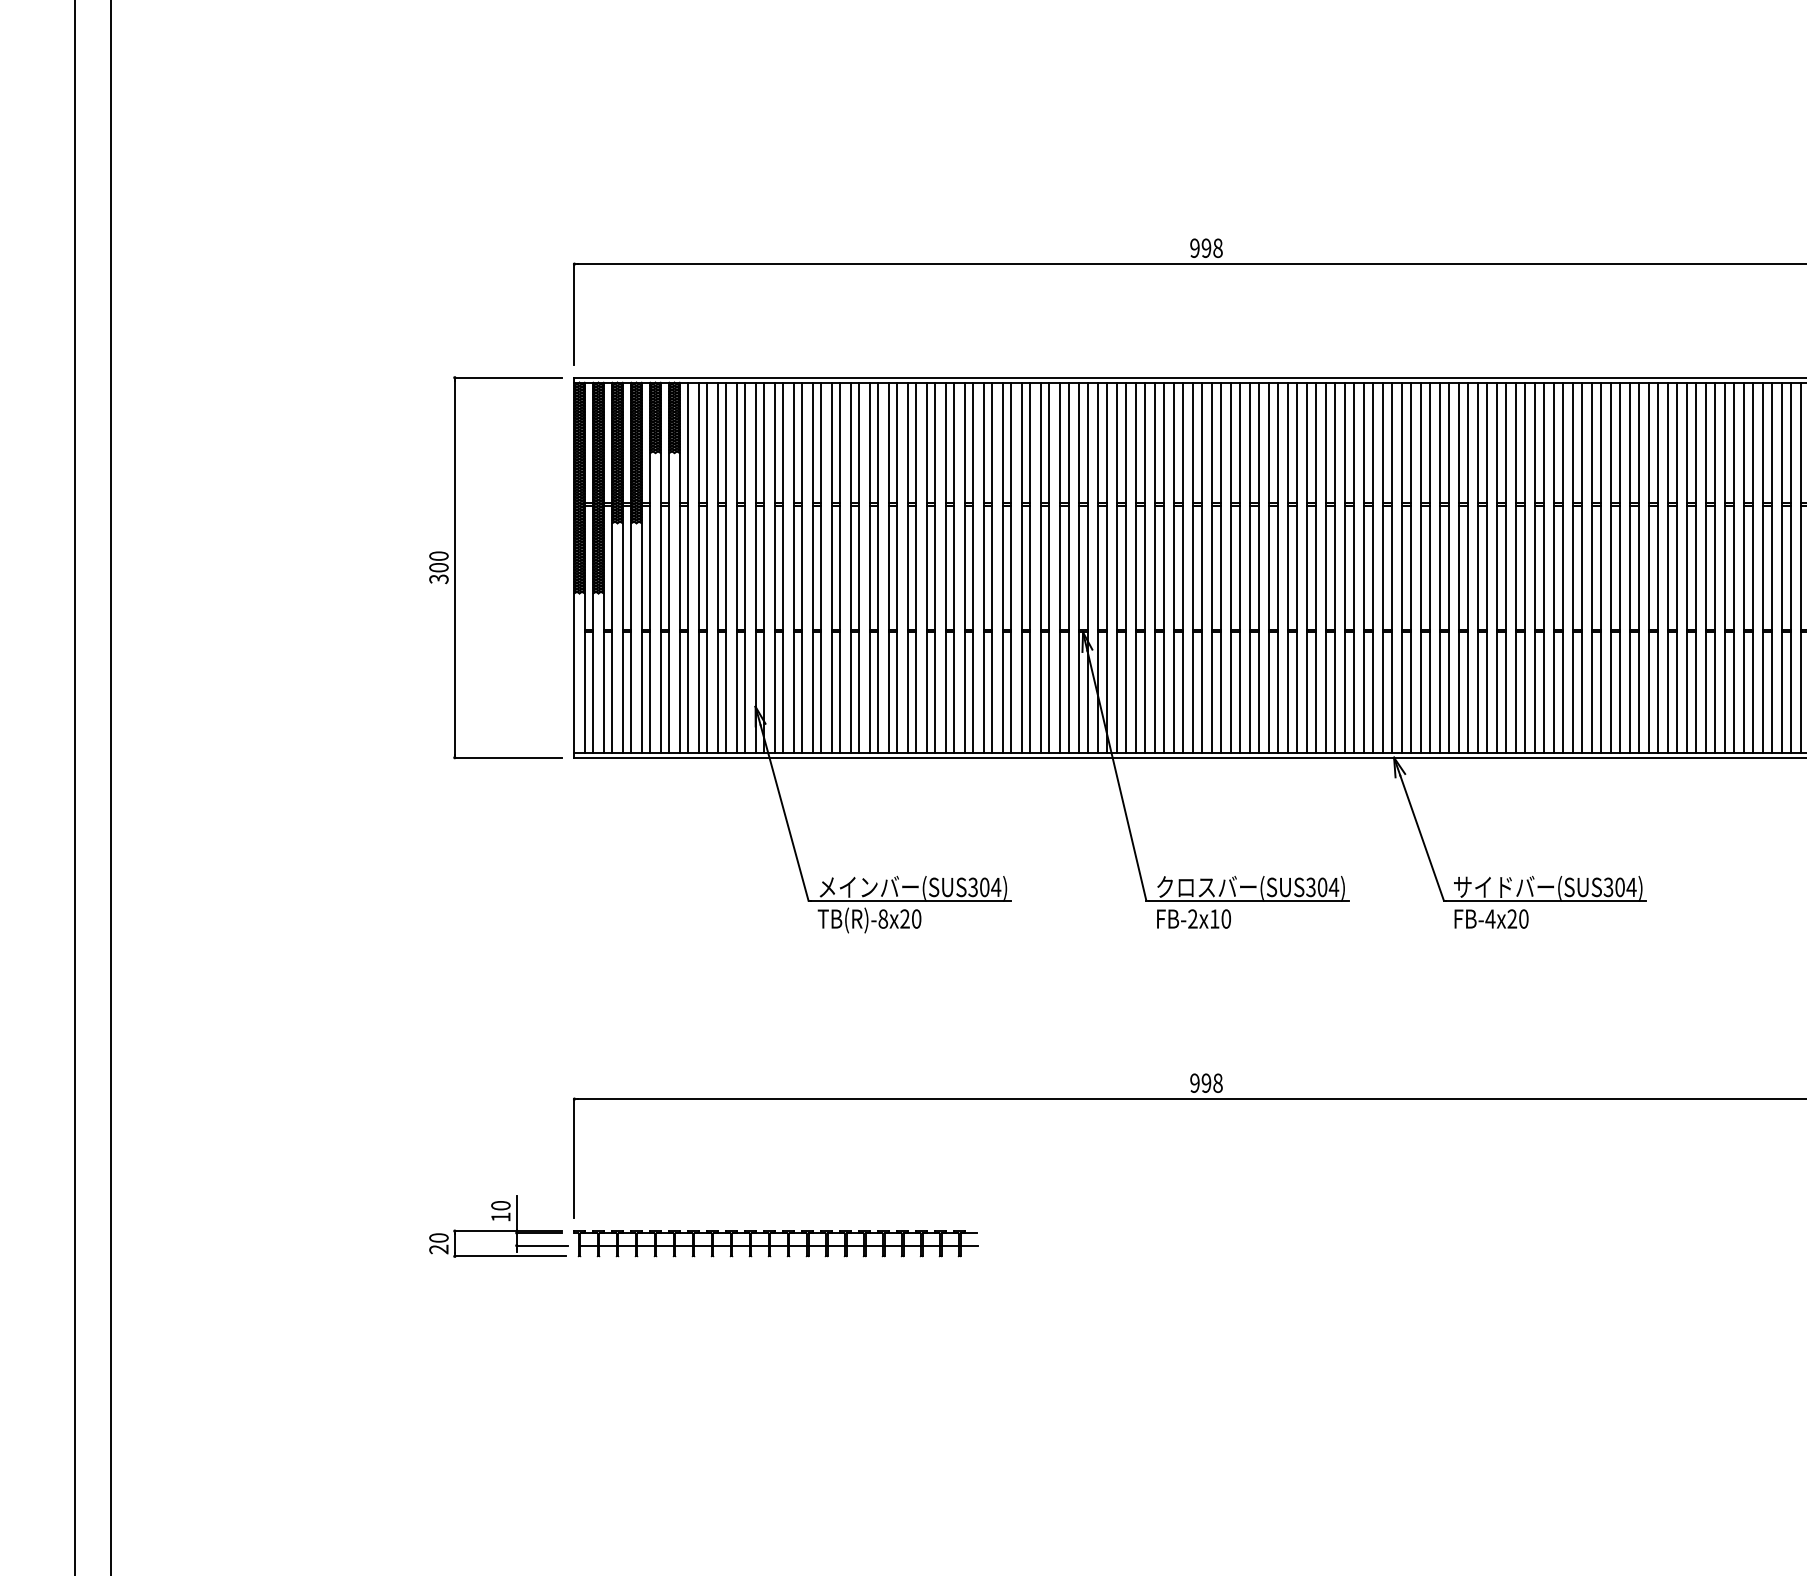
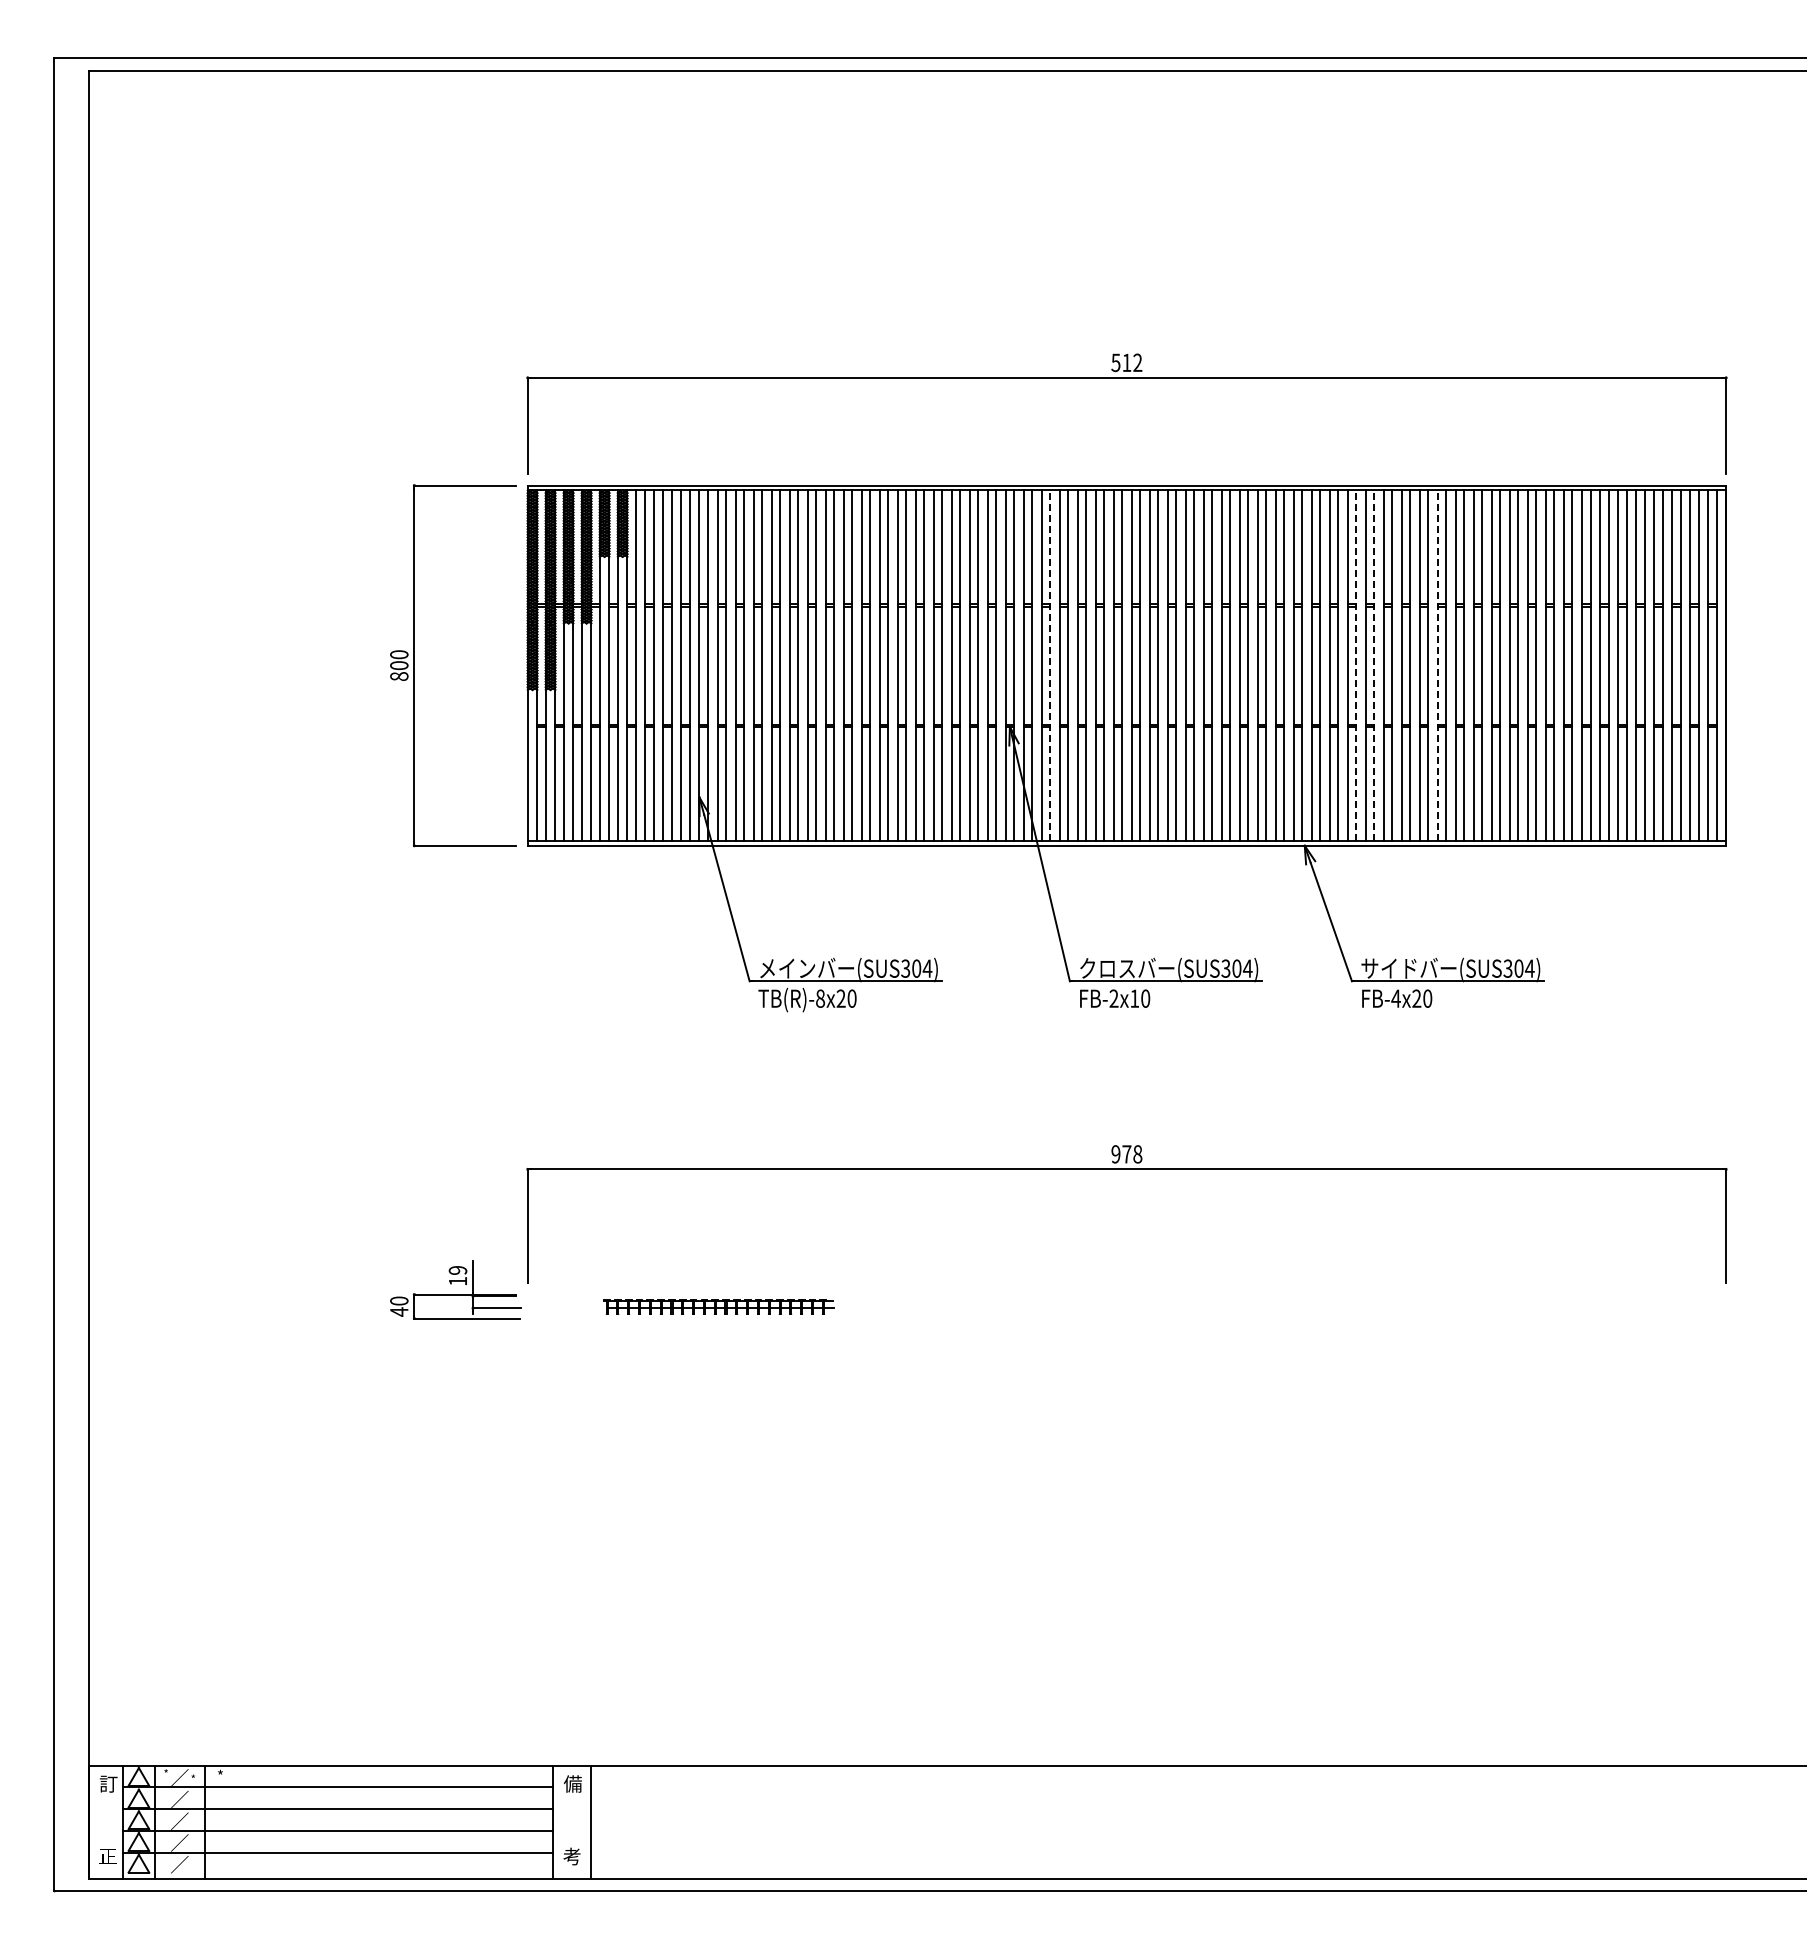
text: (1206, 247) -> (1126, 362), 998 -> 512
line: (1125, 567) -> (1050, 665), solid -> dashed
line: (1448, 567) -> (1356, 665), solid -> dashed
line: (1467, 567) -> (1374, 665), solid -> dashed
line: (1534, 567) -> (1437, 665), solid -> dashed
text: (439, 579) -> (399, 676), 300 -> 800
text: (1206, 1083) -> (1126, 1154), 998 -> 978
text: (501, 1205) -> (458, 1270), 10 -> 19
part: (775, 1243) -> (718, 1306), size x0.6
text: (439, 1249) -> (399, 1311), 20 -> 40

